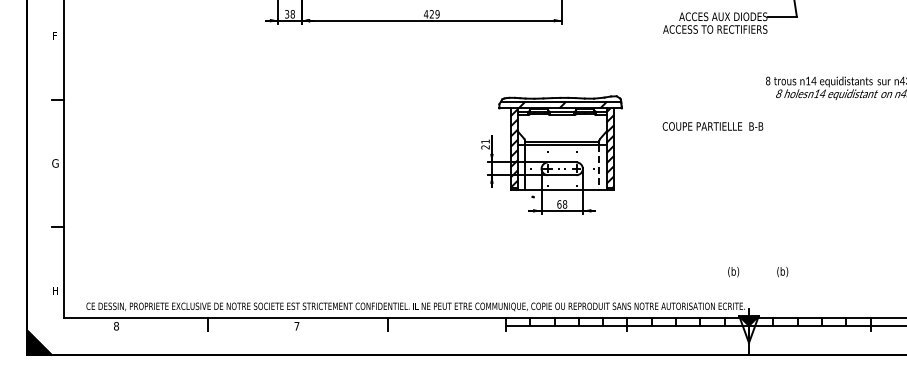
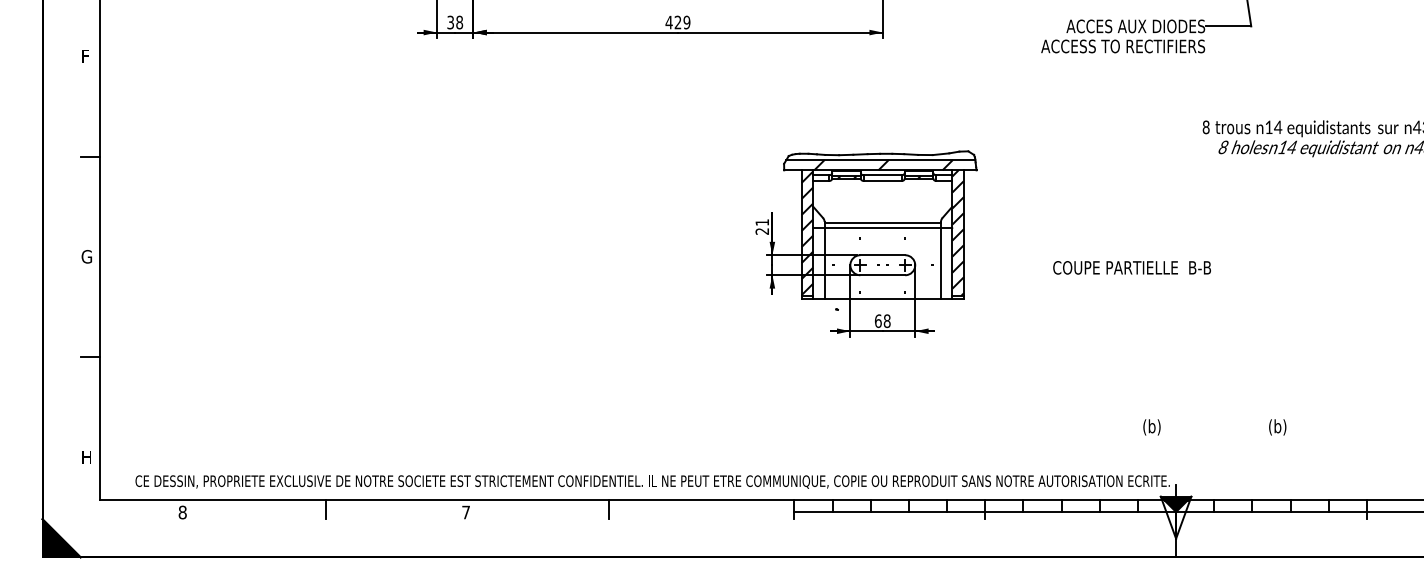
text: (712, 126) -> (1131, 267), moved
line: (599, 168) -> (941, 264), dashed -> solid
text: (782, 272) -> (1277, 428), moved

